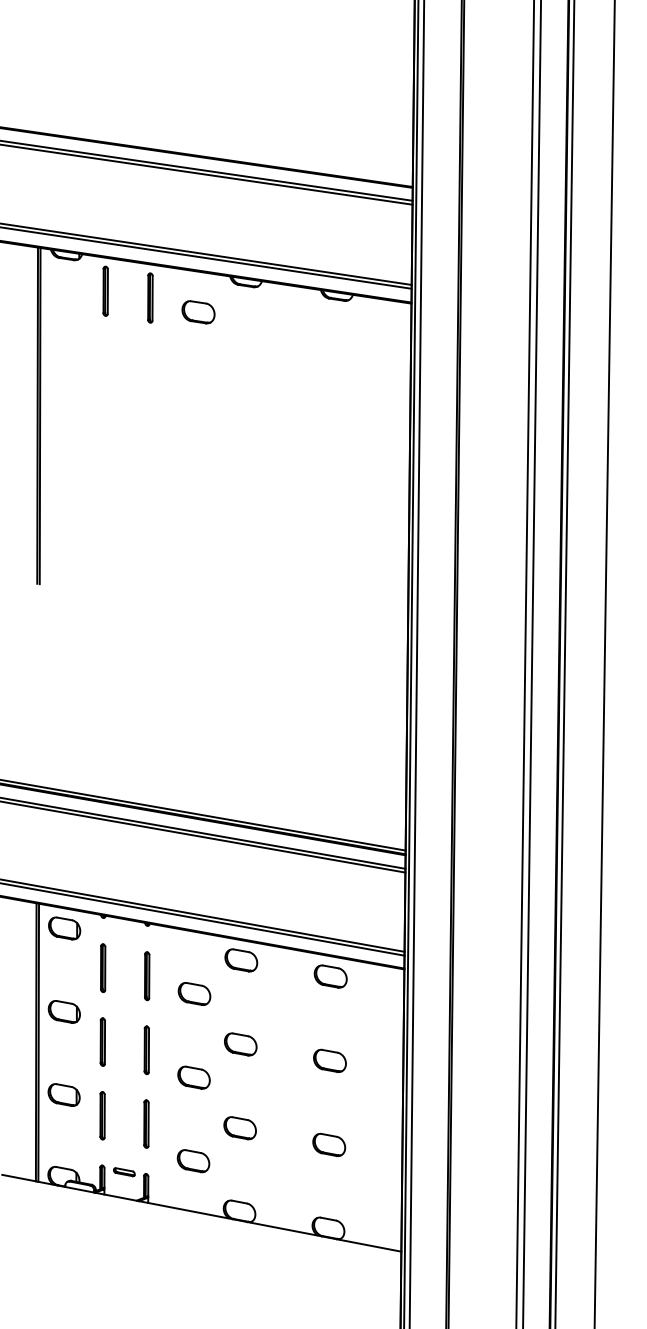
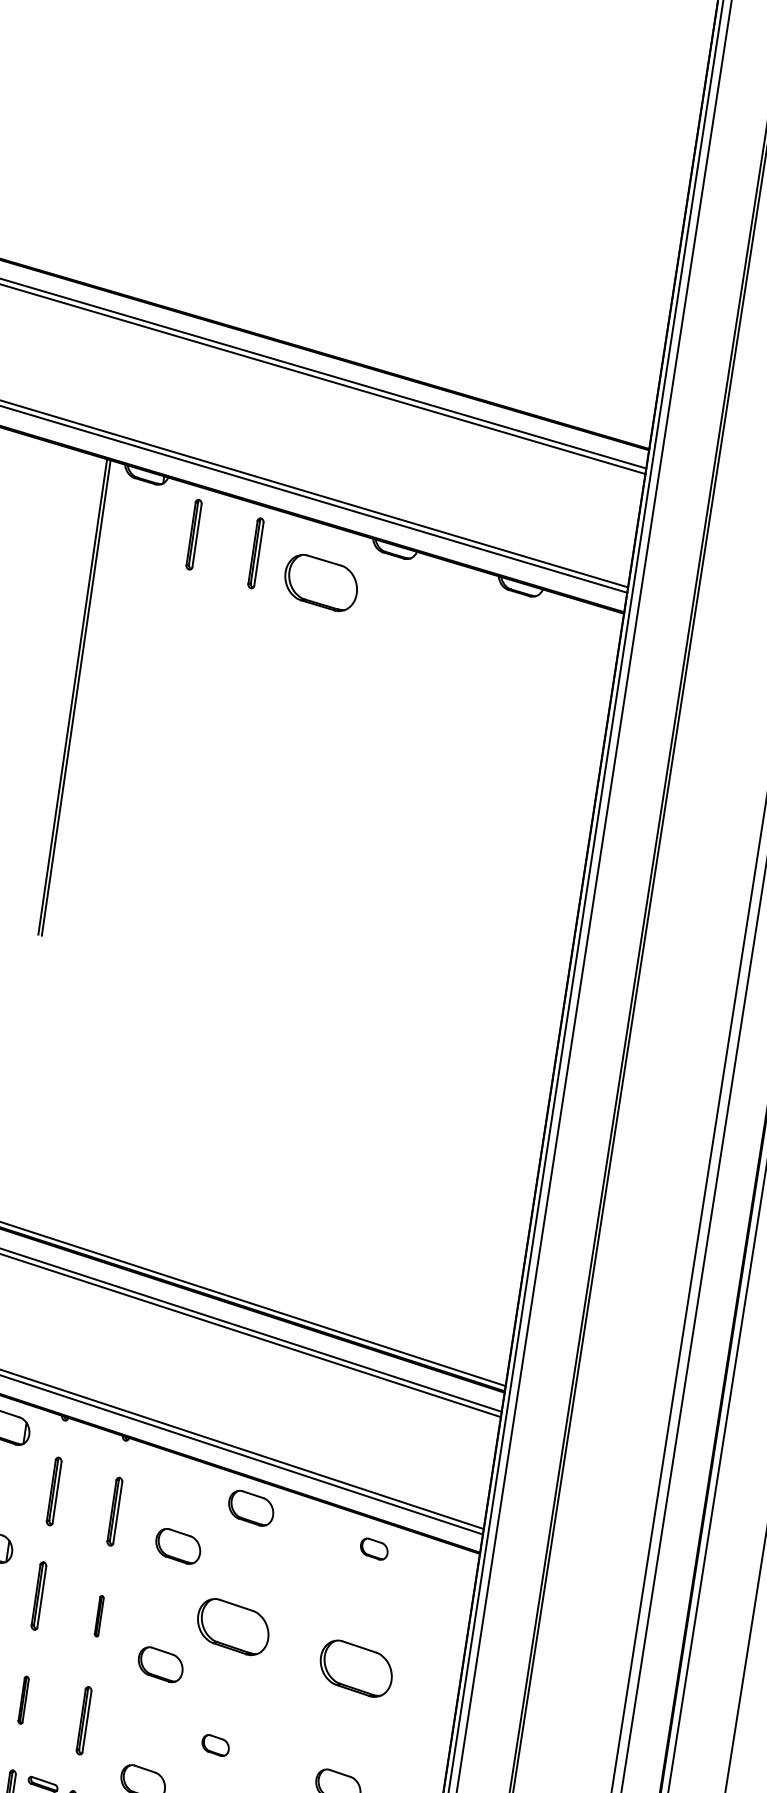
part: (198, 312) -> (321, 583), size x1.6
part: (330, 976) -> (374, 1549), size x0.6
part: (240, 1044) -> (233, 1627), size x1.6
part: (146, 1049) -> (99, 1615), size x0.6
part: (329, 1060) -> (355, 1667), size x1.6
part: (102, 1115) -> (23, 1699), size x0.7
part: (239, 1128) -> (214, 1745), size x0.6

